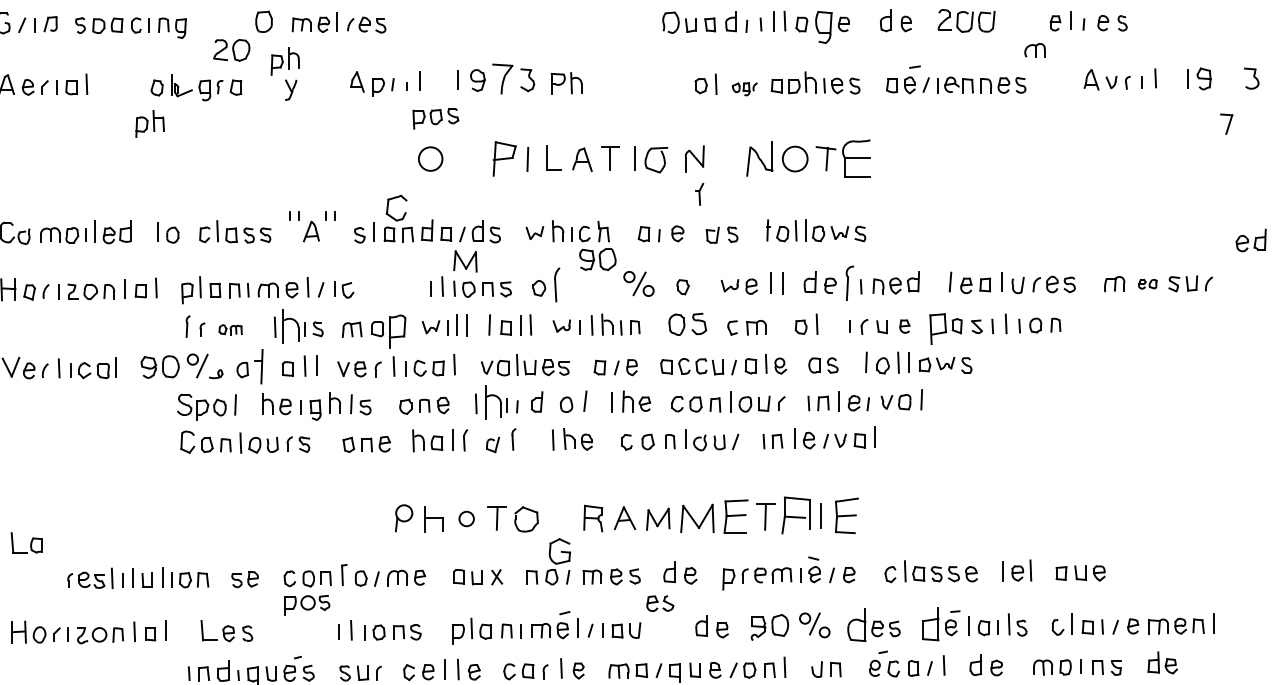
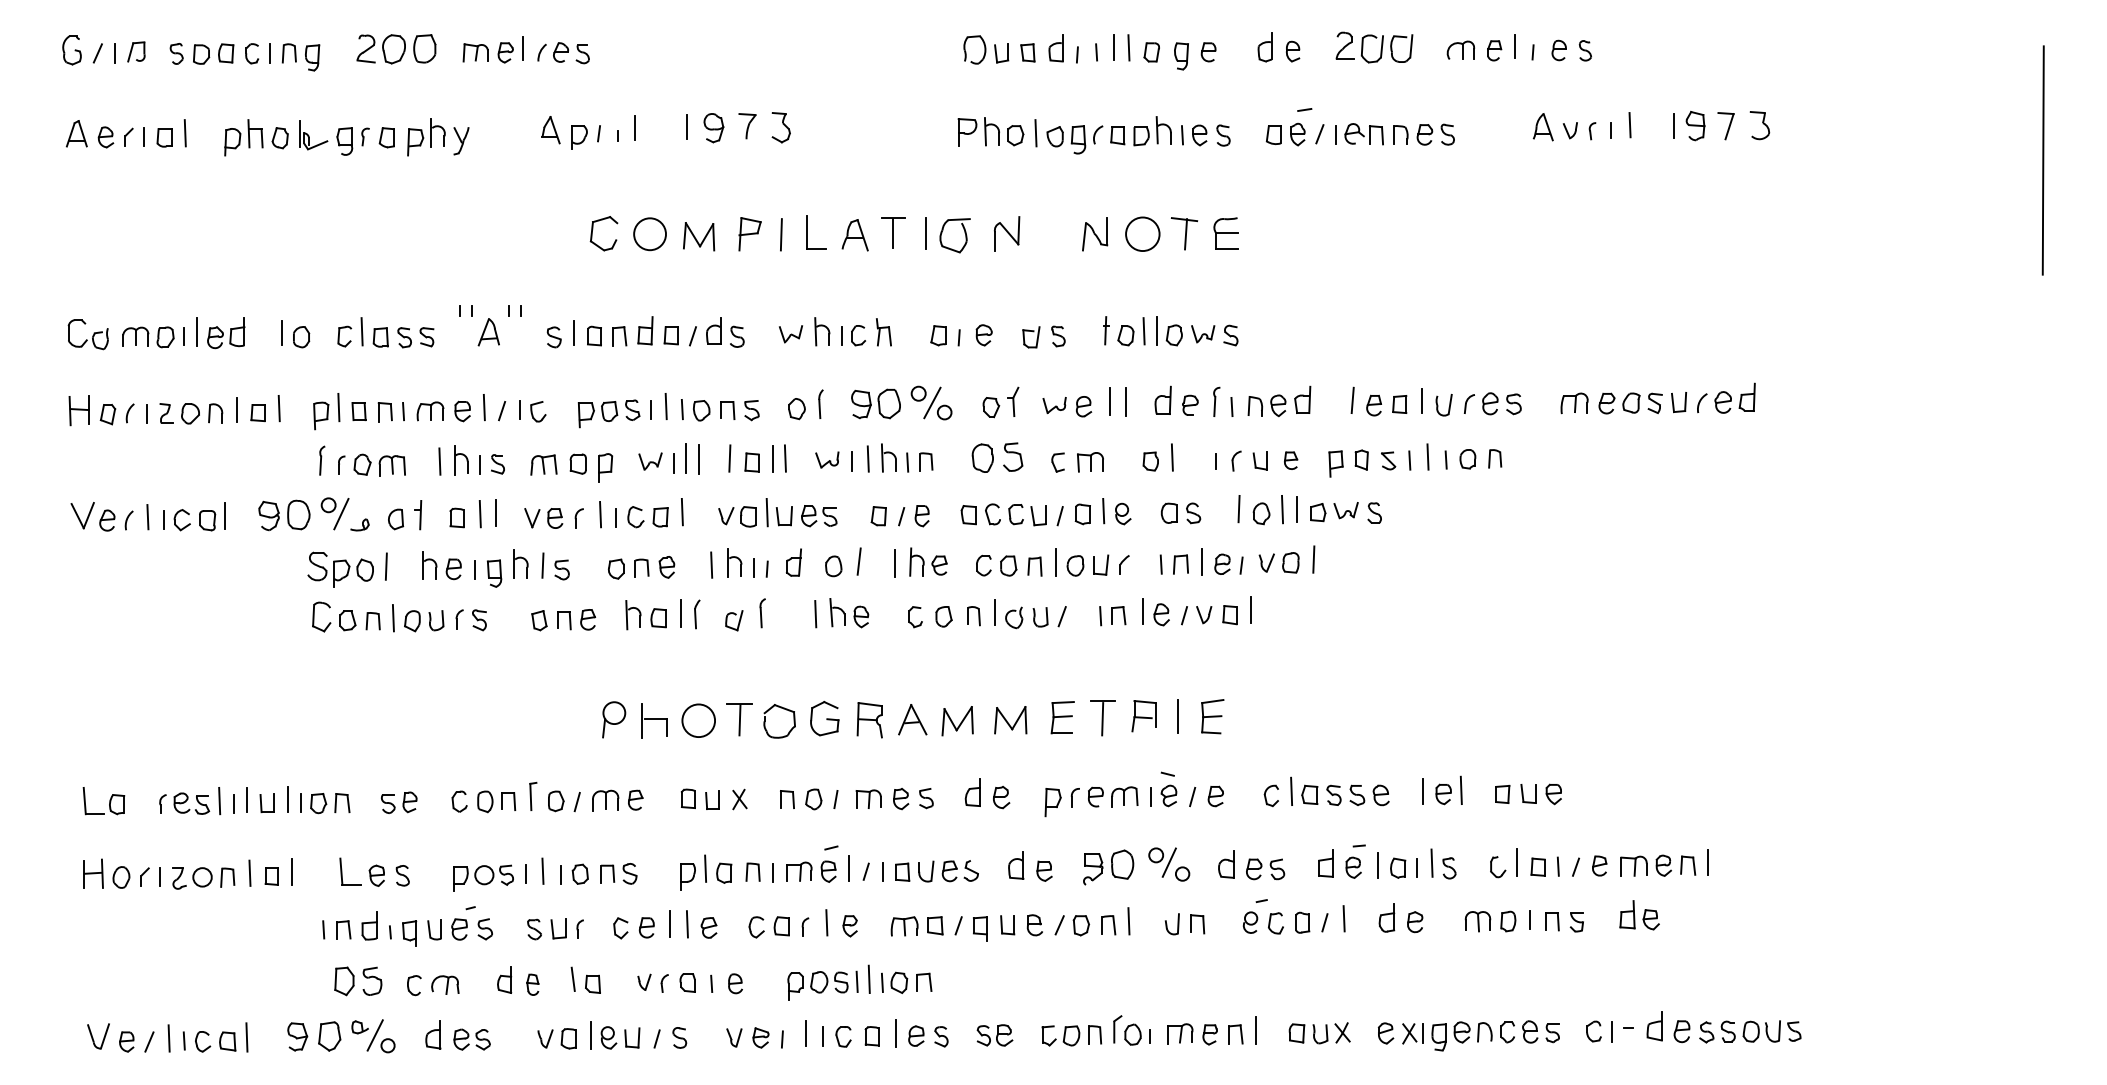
part: (823, 27) -> (1181, 56), size x0.62
part: (1034, 49) -> (1460, 49), moved
part: (231, 50) -> (380, 49), moved
part: (285, 61) -> (426, 137), moved
part: (502, 79) -> (747, 126), size x0.62
part: (566, 83) -> (978, 131), moved
part: (744, 88) -> (1074, 139), size x1.67
part: (435, 118) -> (608, 413), moved
part: (149, 123) -> (243, 137), moved
part: (1226, 124) -> (1725, 126), moved
part: (856, 158) -> (1225, 233), size x0.62
part: (504, 159) -> (749, 234), size x0.71
part: (760, 159) -> (1095, 234), size x0.71
part: (699, 194) -> (1013, 401), moved
part: (388, 205) -> (593, 229), moved
part: (1250, 239) -> (1734, 397), moved
part: (597, 259) -> (875, 403), moved
part: (465, 261) -> (699, 236), moved
part: (849, 282) -> (1216, 401), size x0.62
part: (556, 284) -> (820, 403), size x0.62
part: (1147, 284) -> (1619, 403), size x1.67
part: (291, 326) -> (461, 460), size x0.62
part: (937, 328) -> (1335, 463), size x0.62
part: (230, 329) -> (379, 464), size x1.67
part: (397, 331) -> (605, 467), size x0.62
part: (259, 367) -> (418, 515), size x0.62
part: (493, 401) -> (734, 562), size x0.62
part: (795, 515) -> (1143, 716), size x0.62
part: (846, 515) -> (1212, 716), size x0.71
part: (735, 516) -> (1062, 717), size x0.71
circle: (466, 518) -> (698, 720), size x1.67
part: (697, 518) -> (1010, 720), size x0.71
part: (26, 543) -> (103, 801), moved
part: (559, 551) -> (824, 718), moved
part: (659, 603) -> (959, 871), moved
part: (307, 604) -> (483, 877), moved
part: (930, 624) -> (1325, 863), size x0.62
part: (857, 625) -> (1226, 864), size x0.62

